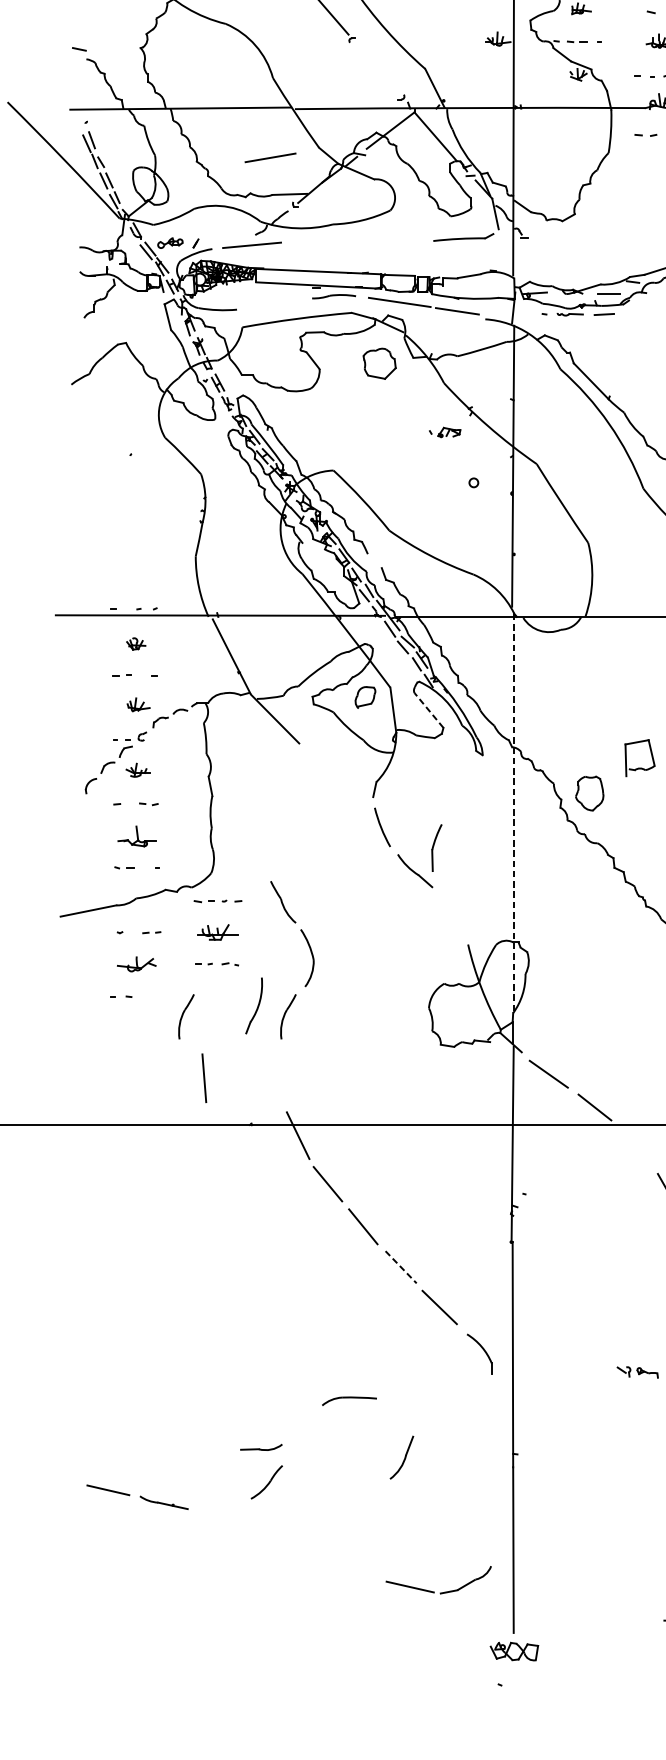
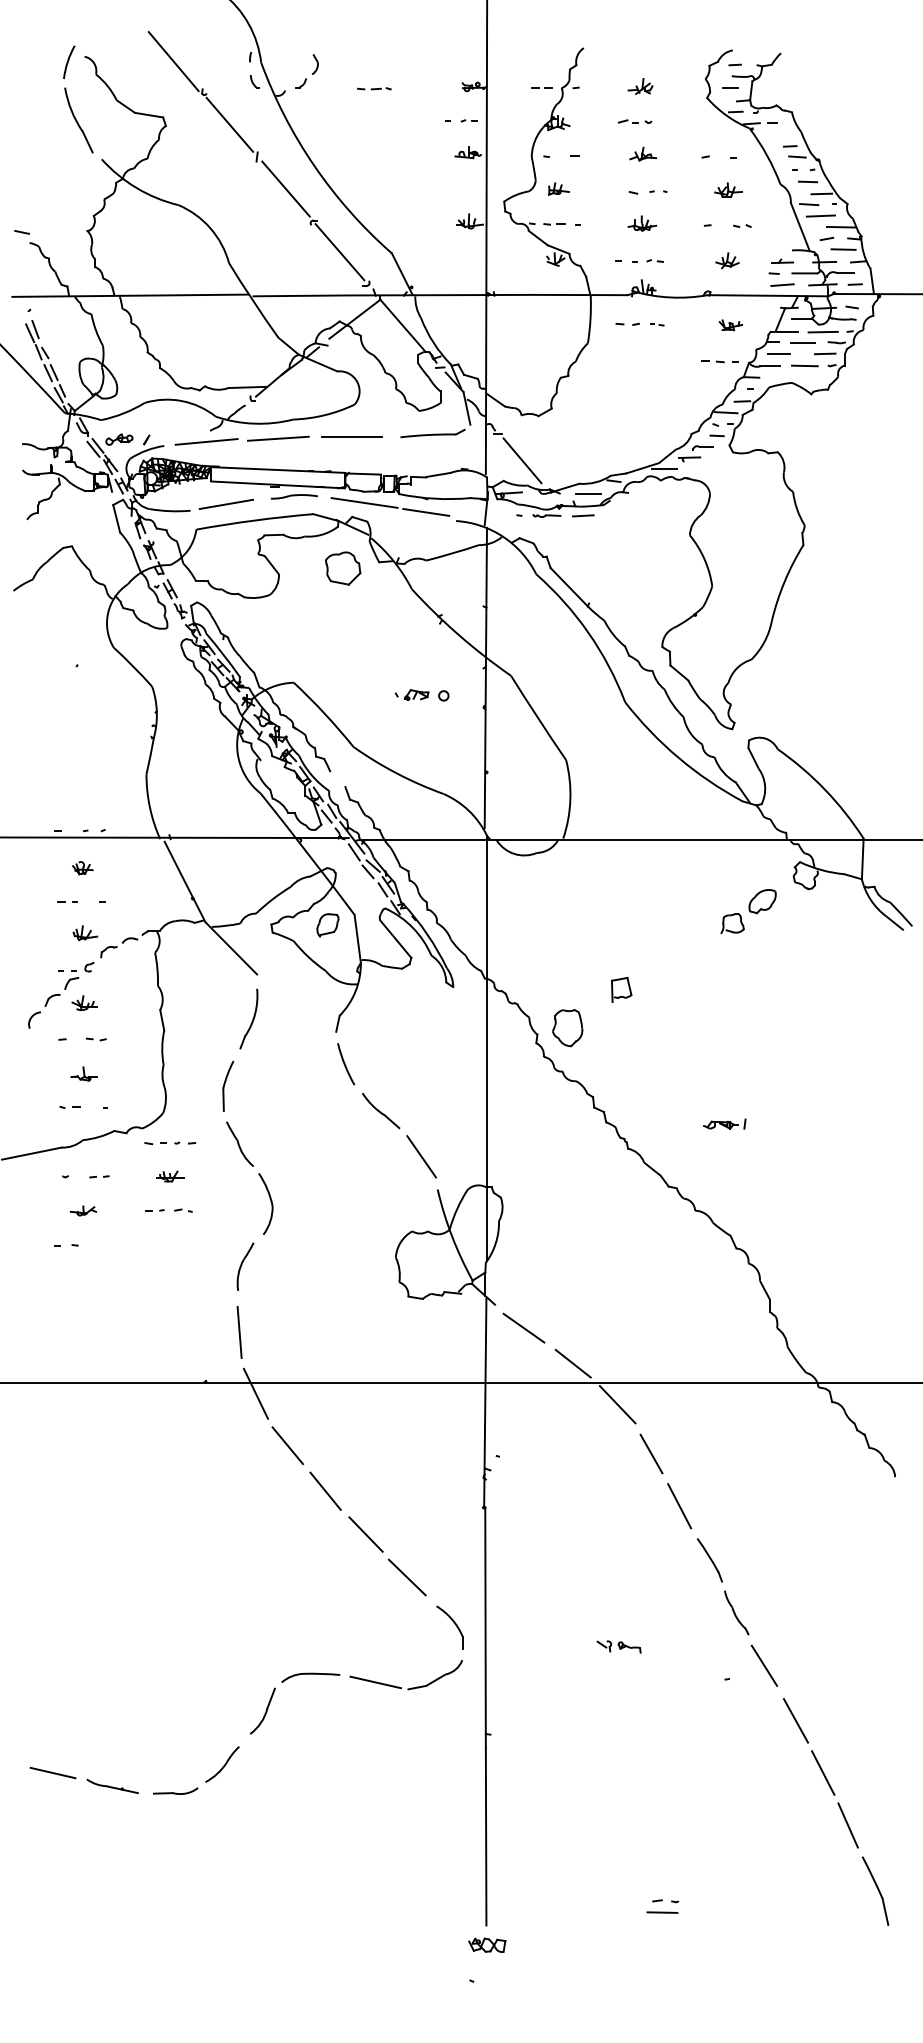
line: (376, 68) -> (339, 252), added
line: (269, 157) -> (225, 503), moved
line: (387, 240) -> (351, 436), added
line: (318, 242) -> (277, 438), added
line: (547, 262) -> (522, 460), added
part: (444, 432) -> (411, 694), moved
line: (428, 709) -> (395, 938), dashed -> solid
part: (640, 757) -> (621, 989), size x0.62
line: (514, 812) -> (487, 1048), dashed -> solid
part: (136, 836) -> (83, 1073), size x0.62
part: (437, 848) -> (228, 1086), moved
line: (452, 913) -> (421, 1156), added
part: (218, 932) -> (170, 1176), size x0.62
part: (136, 964) -> (83, 1210), size x0.62
part: (253, 1005) -> (248, 1018), moved
part: (186, 1016) -> (136, 1266), removed
line: (204, 1078) -> (239, 1332), moved
line: (636, 1145) -> (617, 1404), added
line: (401, 1267) -> (366, 1534), dashed -> solid
part: (261, 1446) -> (175, 1790), moved
part: (401, 1457) -> (262, 1710), moved
part: (432, 1590) -> (399, 1686), moved
part: (514, 1650) -> (487, 1944), size x0.71

